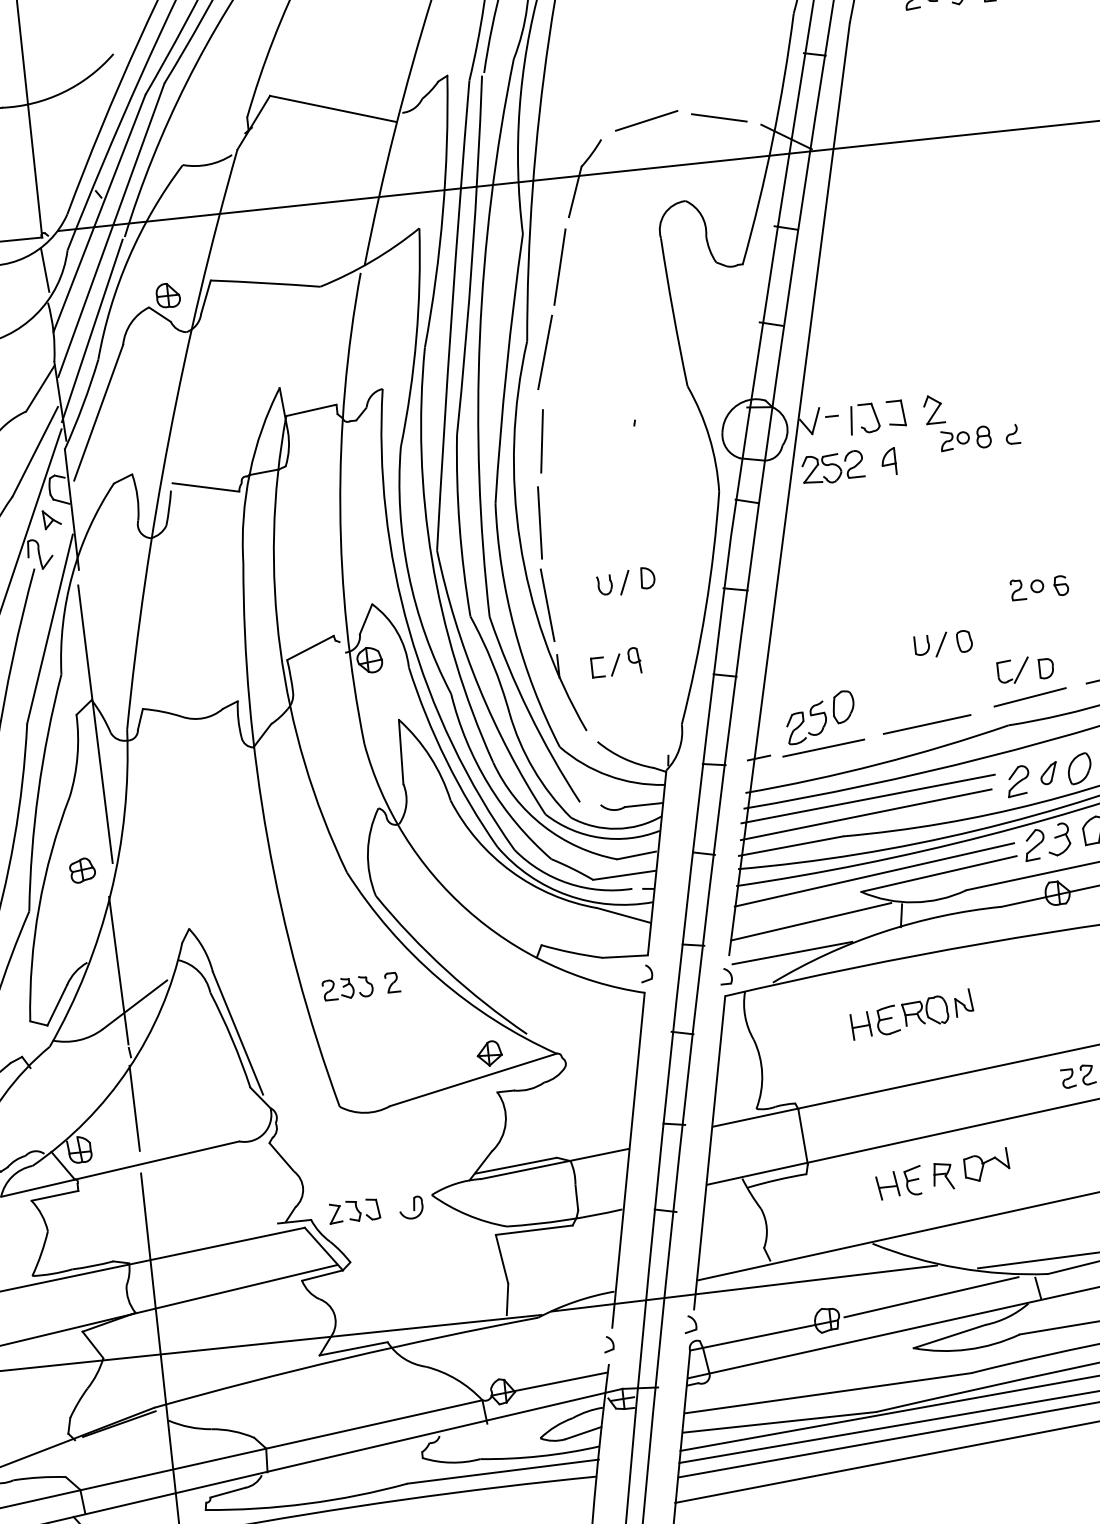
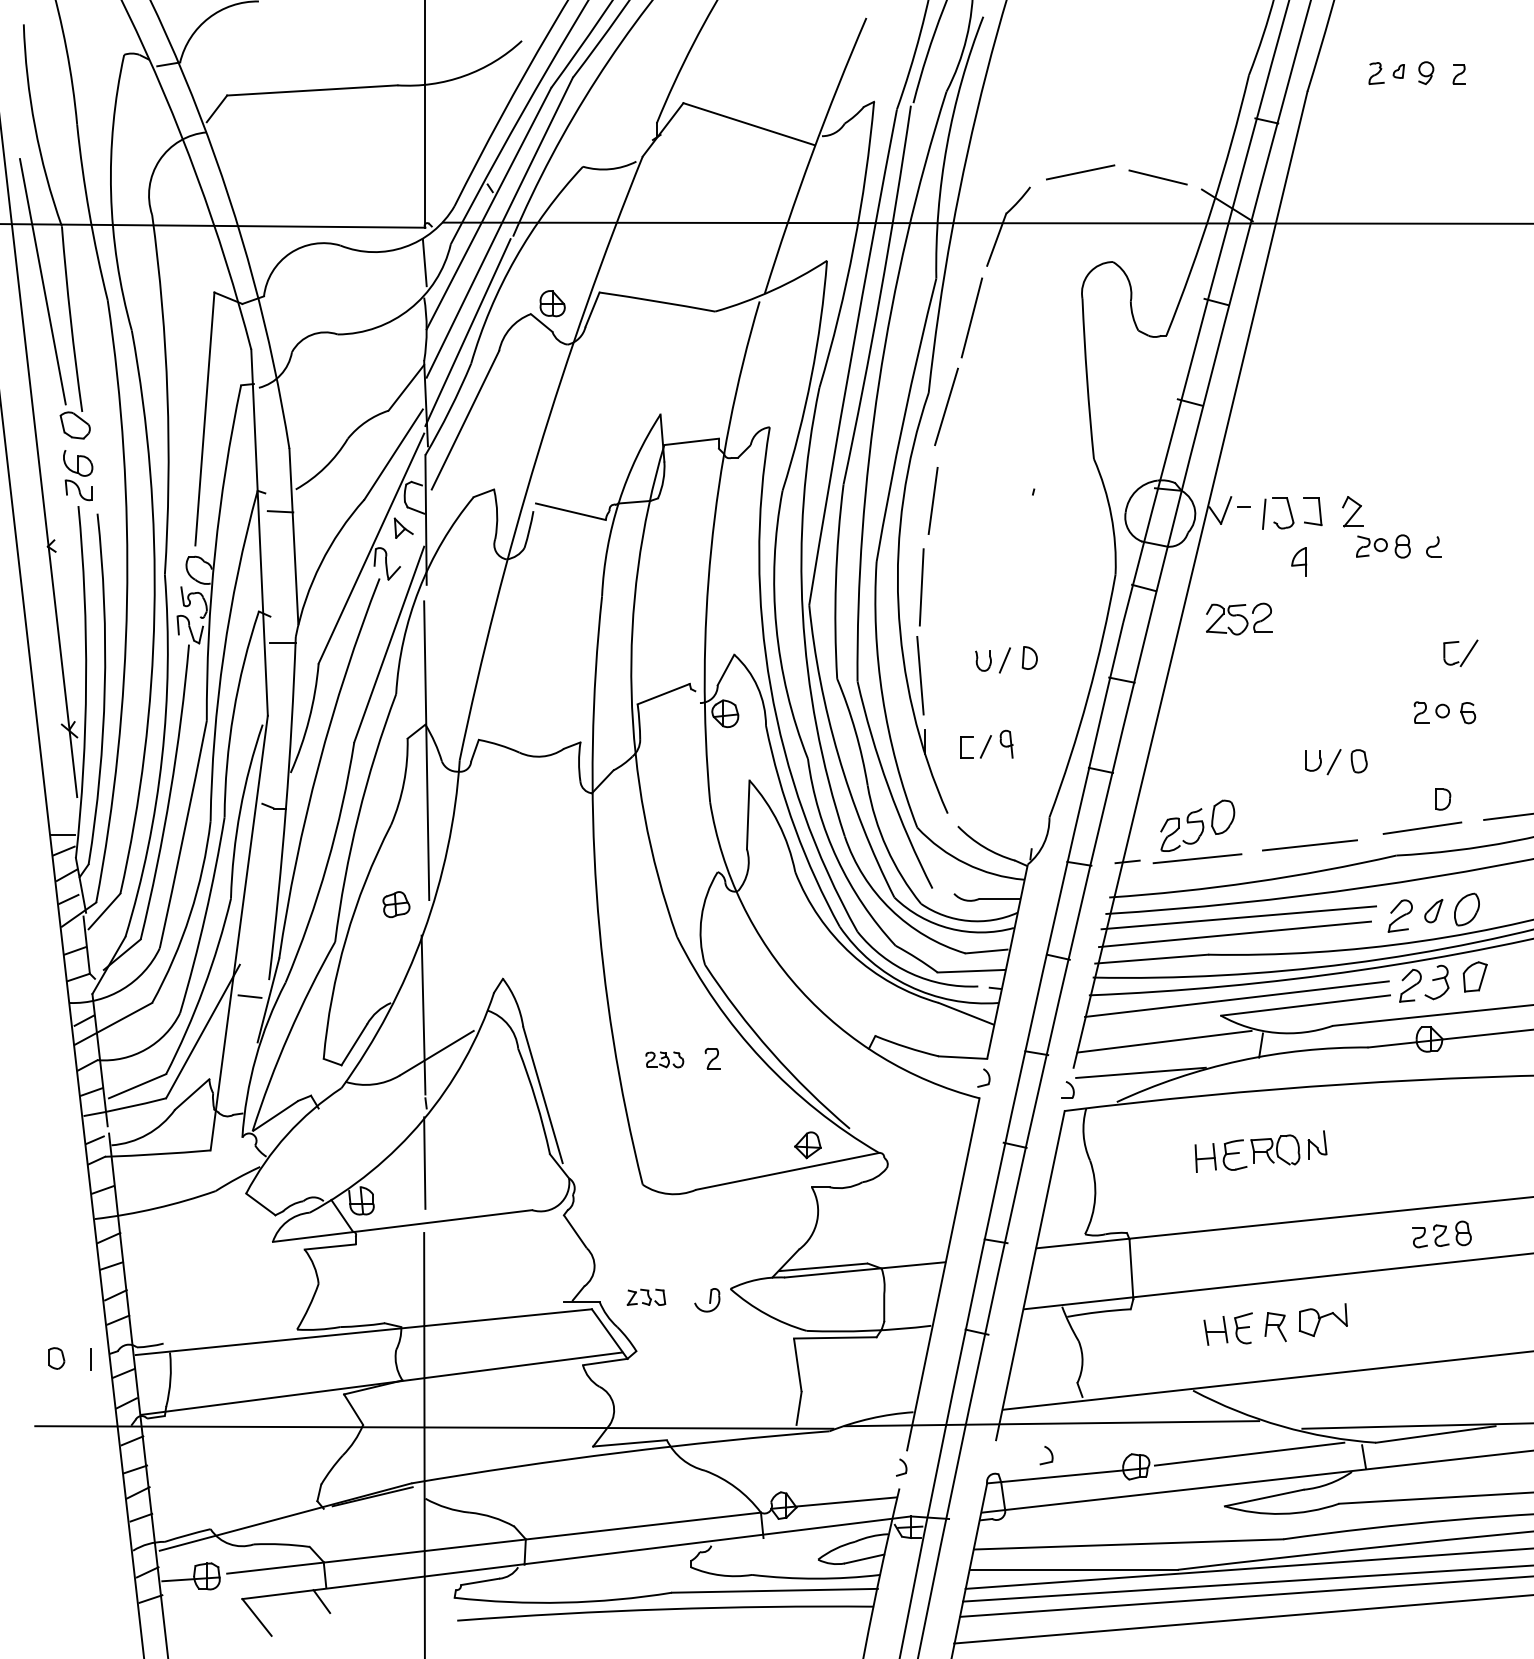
part: (833, 467) -> (1239, 618), moved
part: (1019, 672) -> (1466, 655), moved
part: (347, 988) -> (664, 1059), size x0.7
part: (354, 1211) -> (646, 1297), size x0.7
part: (690, 1324) -> (1046, 1455), moved

